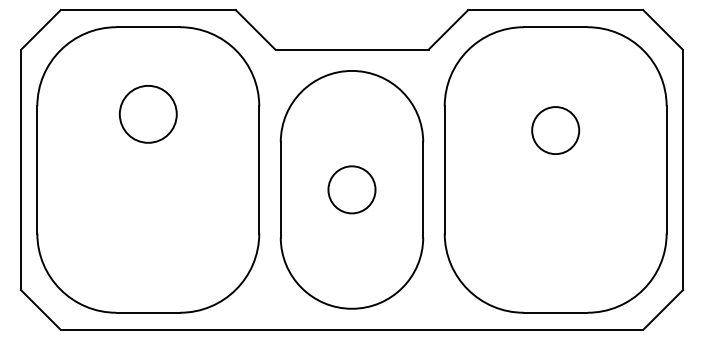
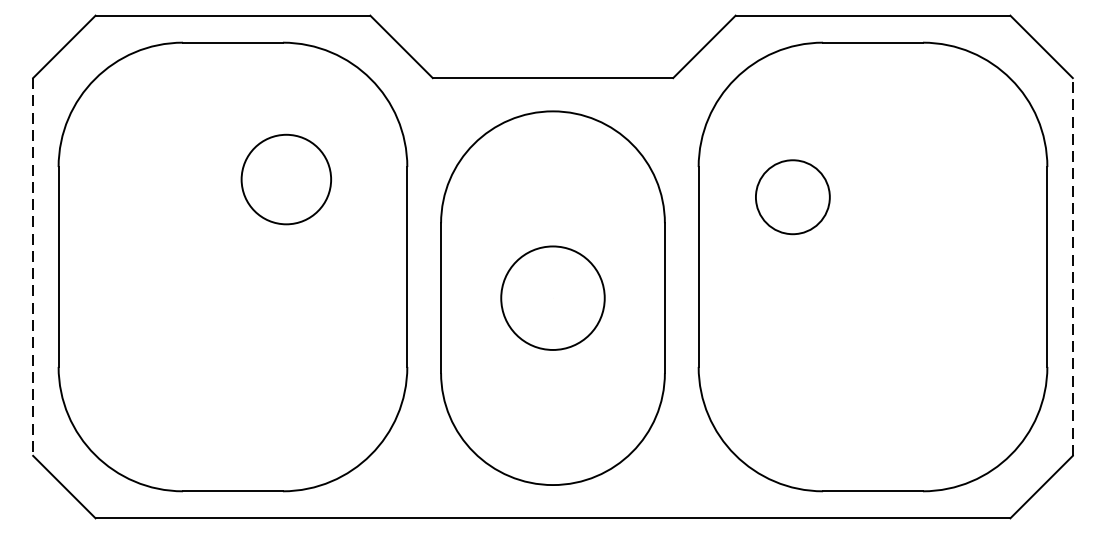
circle: (147, 114) -> (285, 179), moved
circle: (555, 130) -> (792, 197), moved
line: (682, 169) -> (1072, 266), solid -> dashed
line: (21, 170) -> (33, 267), solid -> dashed
circle: (351, 189) -> (552, 297), size x1.4

